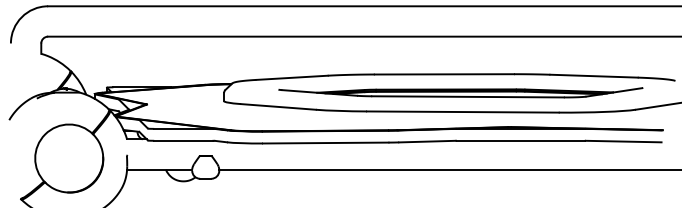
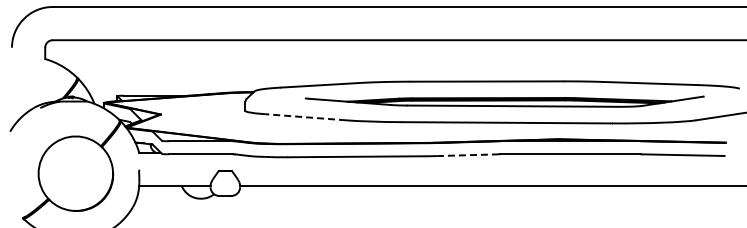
line: (278, 107) -> (304, 117), solid -> dashed
line: (427, 141) -> (468, 155), solid -> dashed

